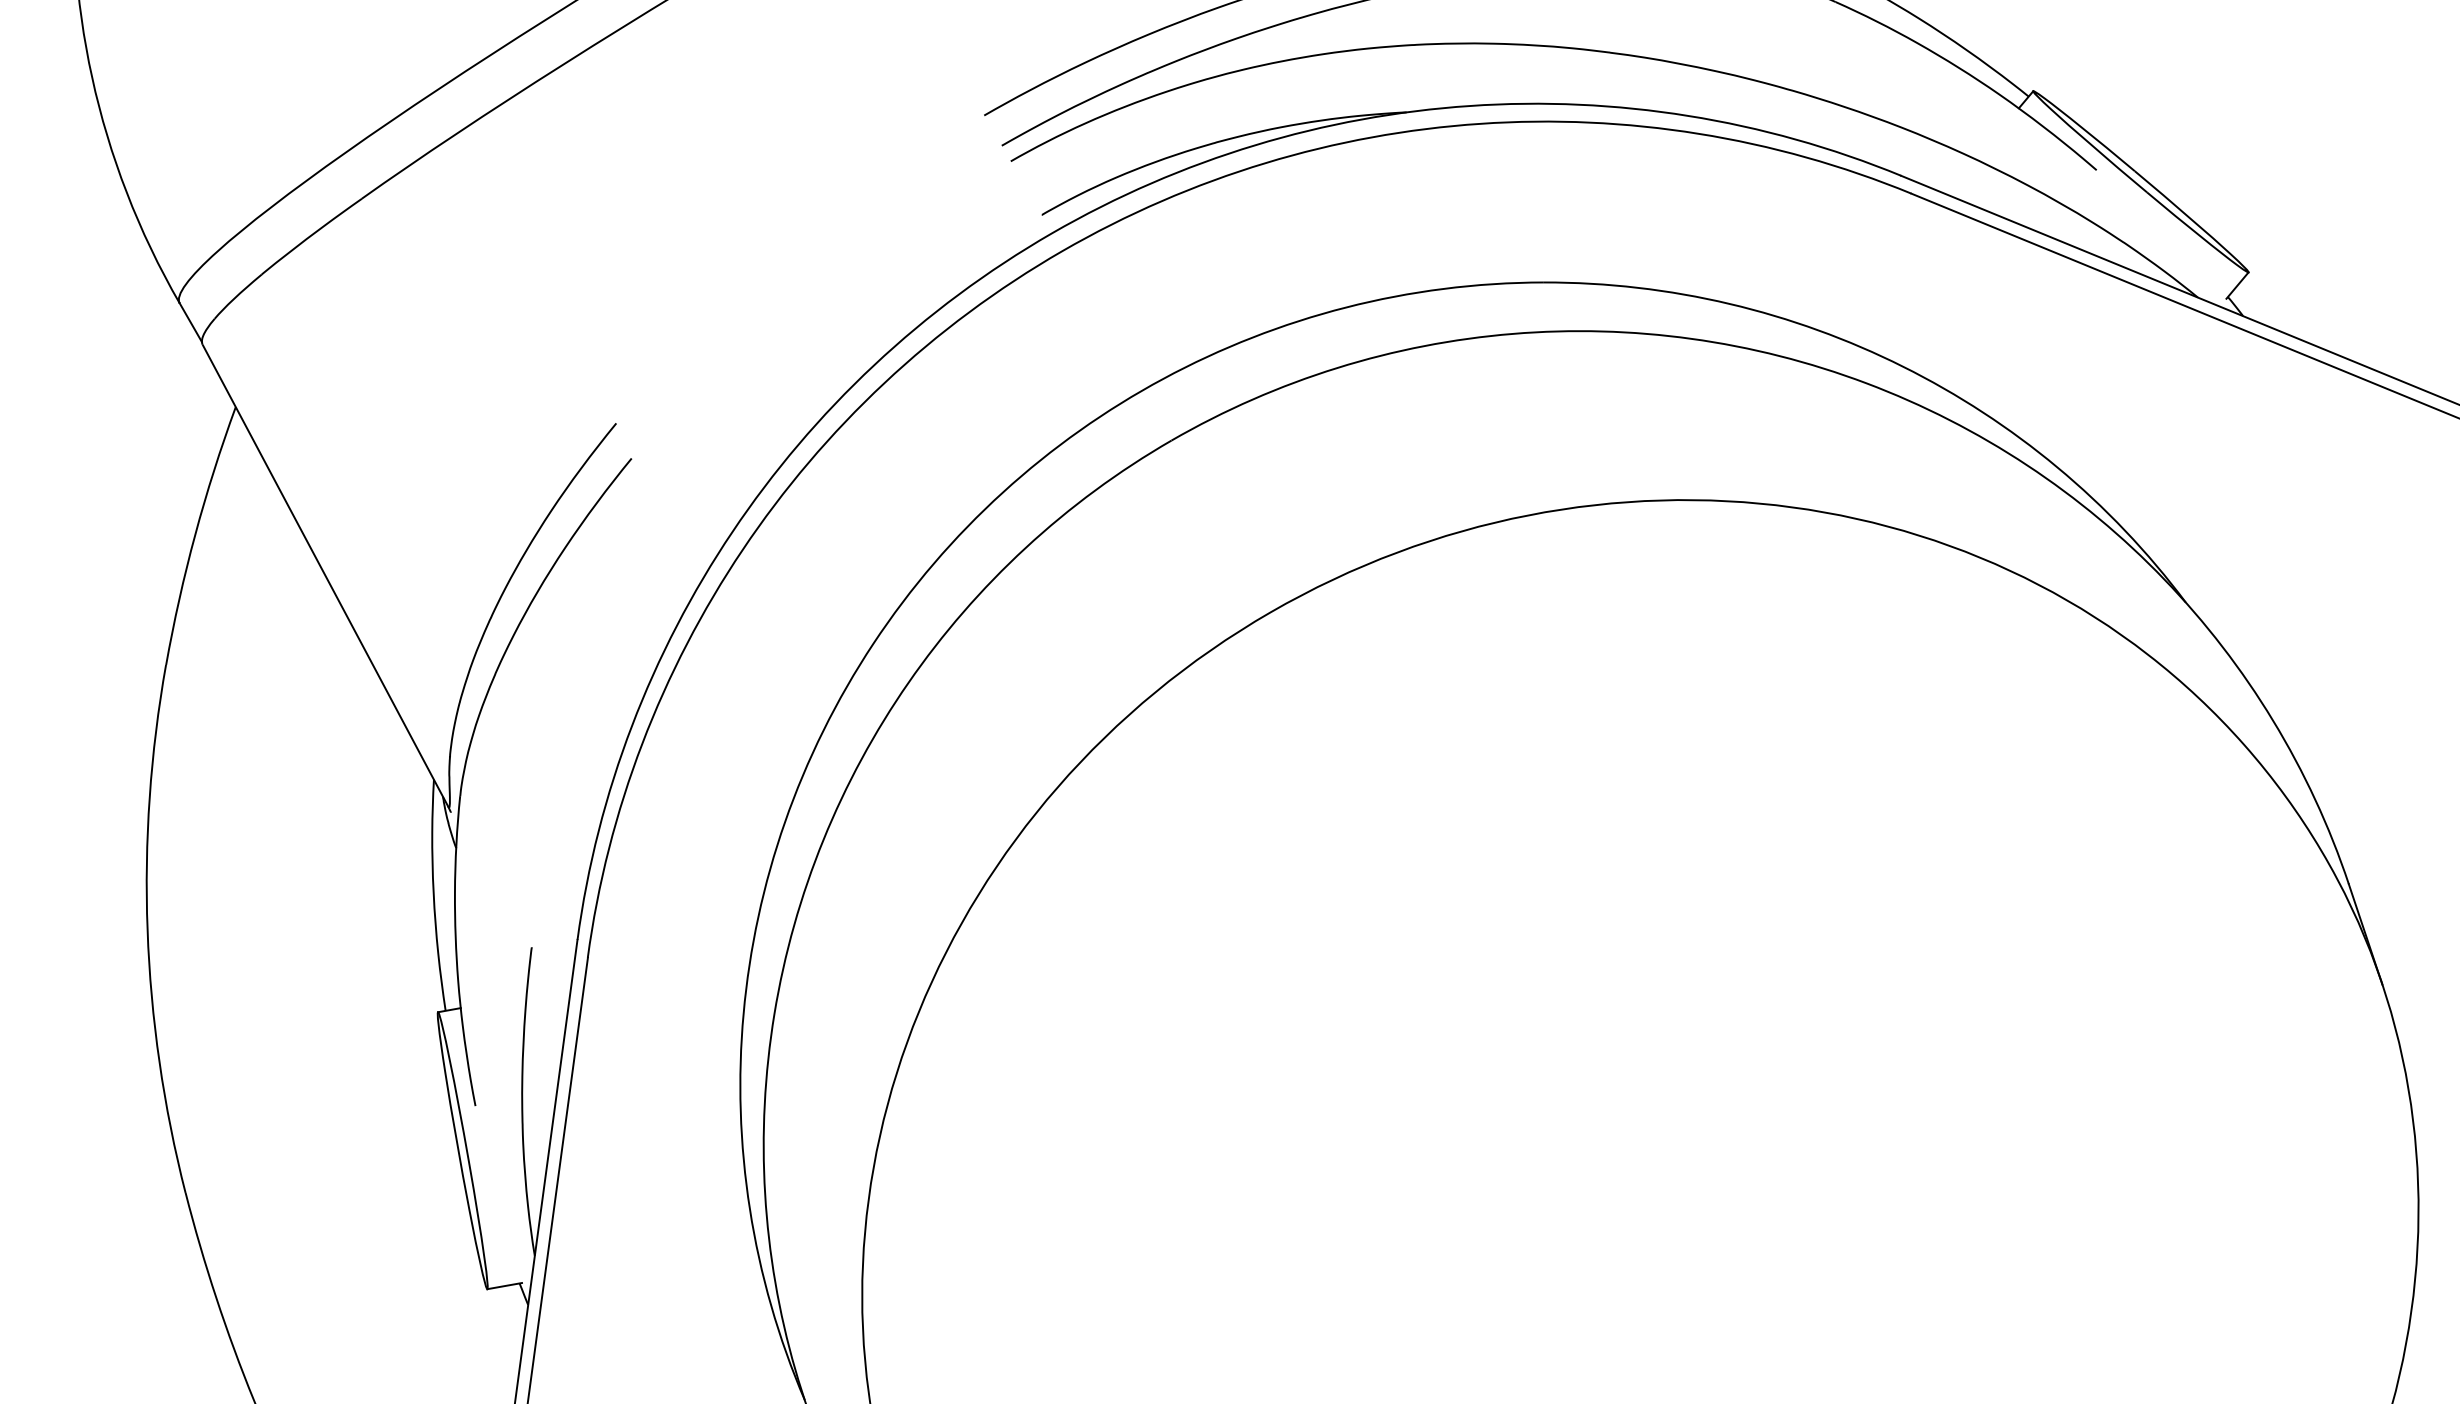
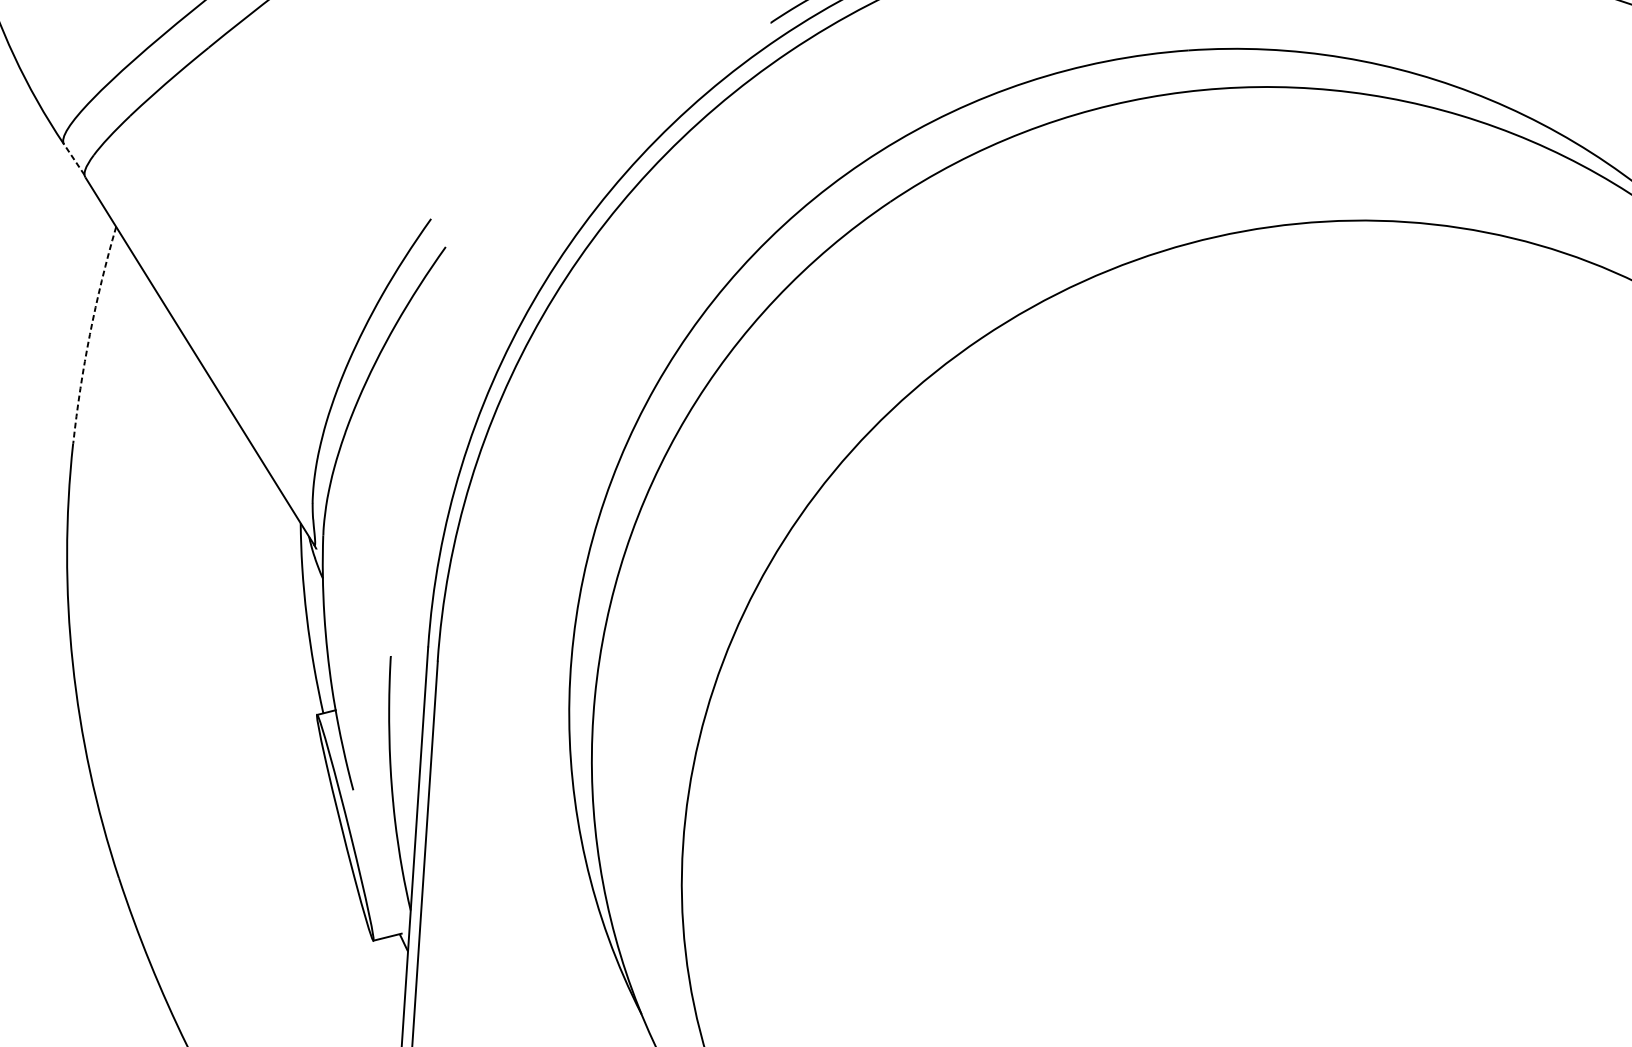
line: (190, 322) -> (74, 159), solid -> dashed
arc: (195, 534) -> (90, 334), solid -> dashed

